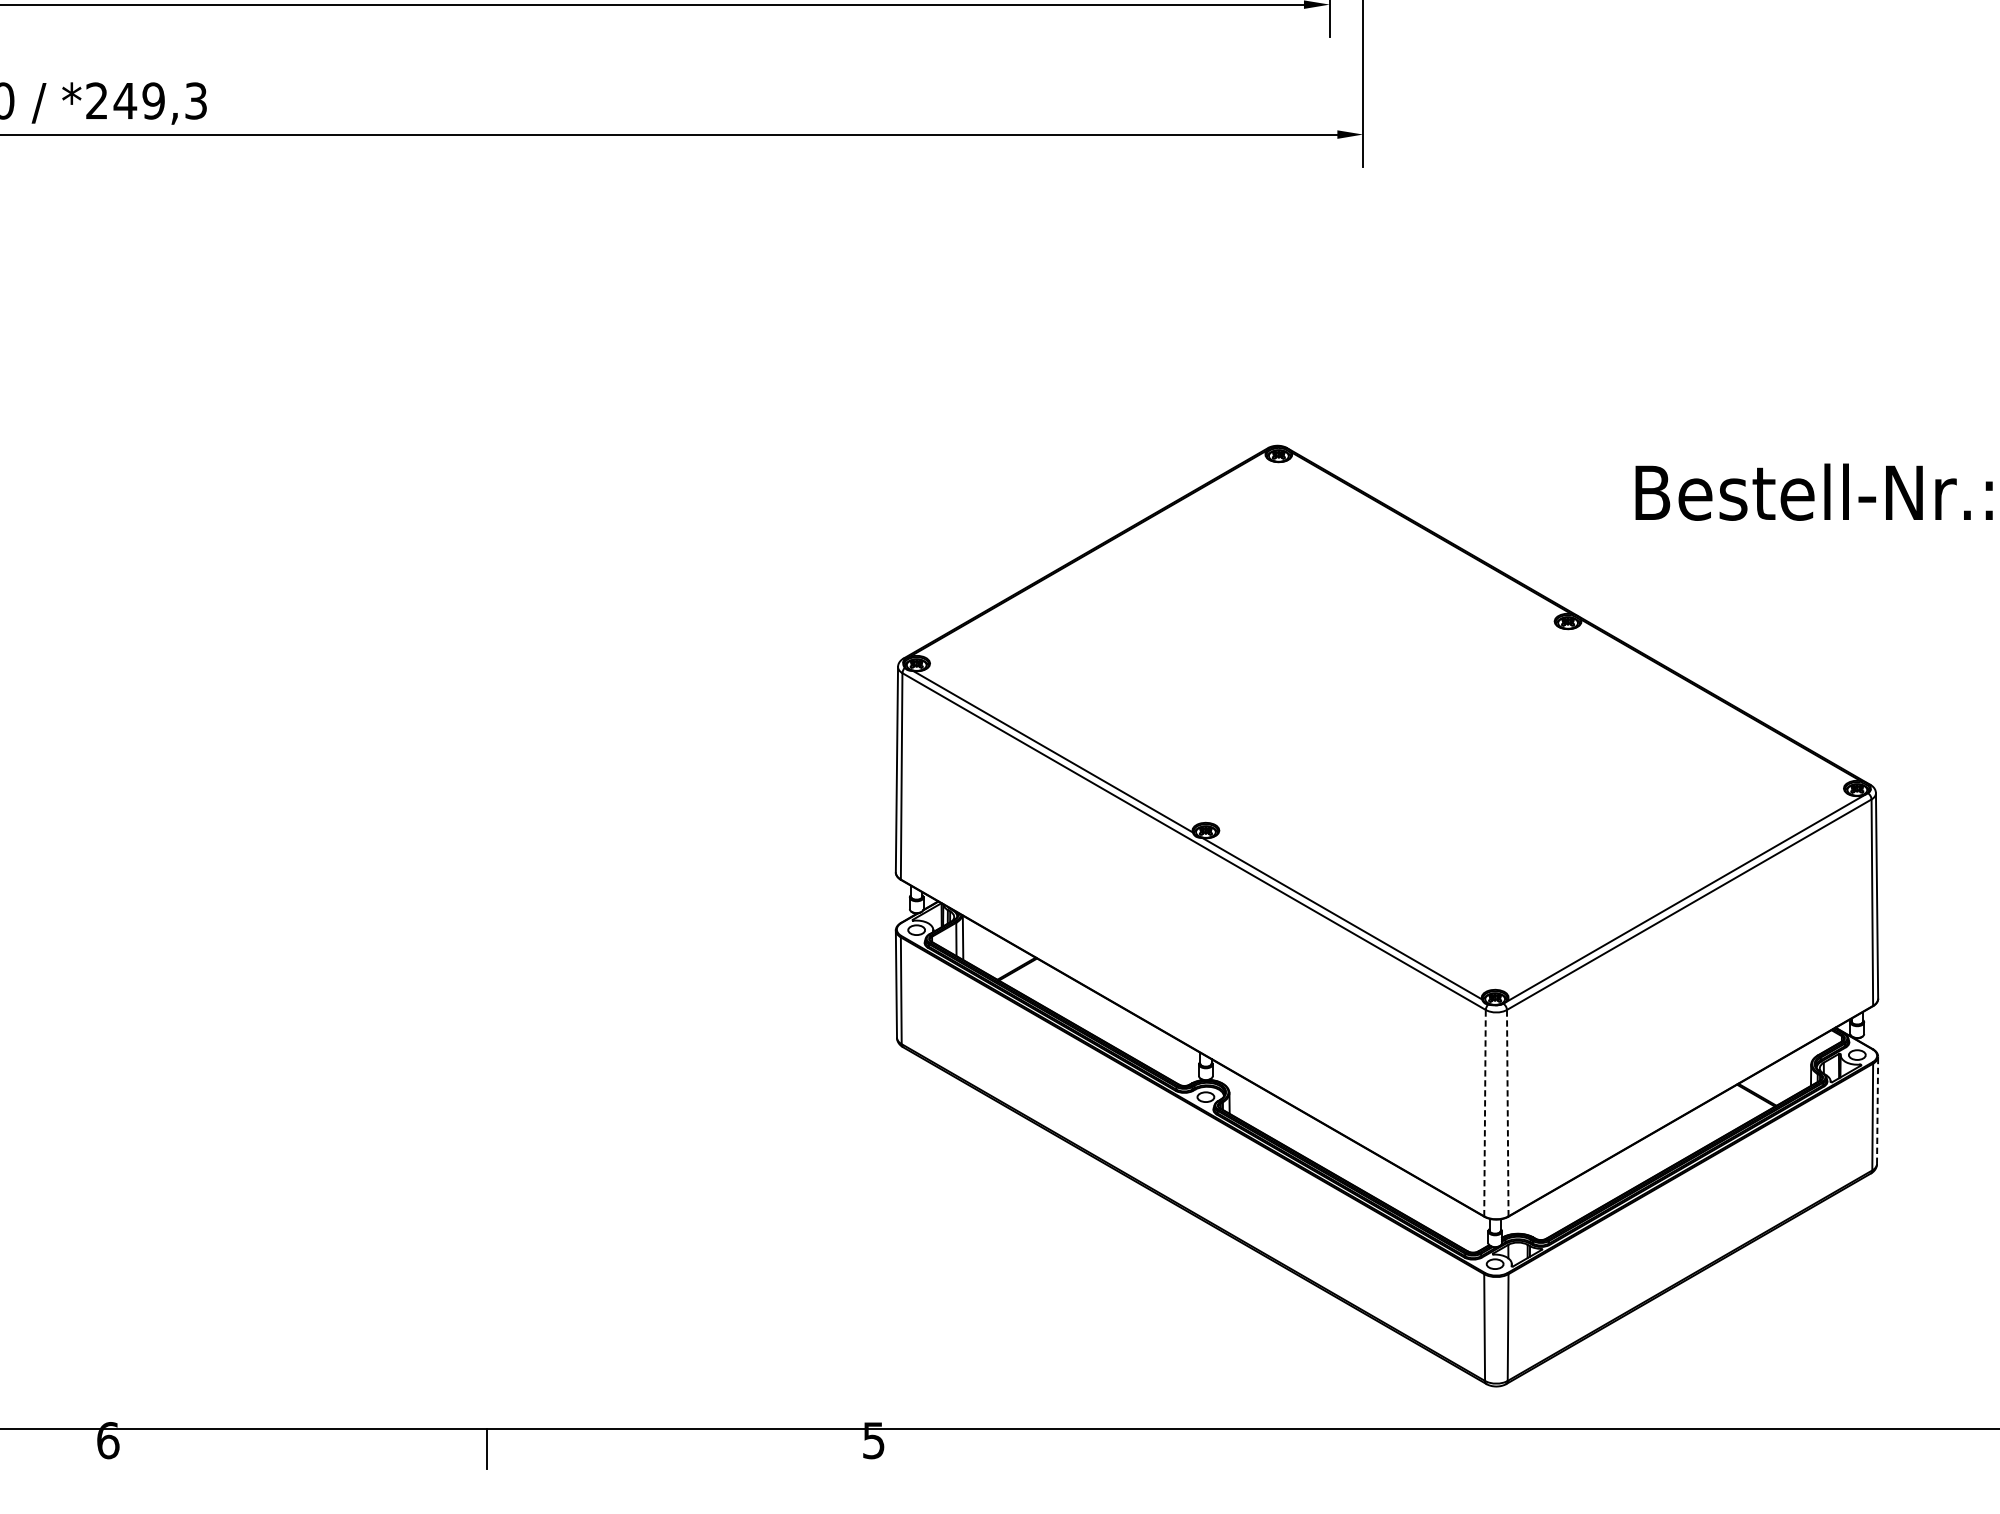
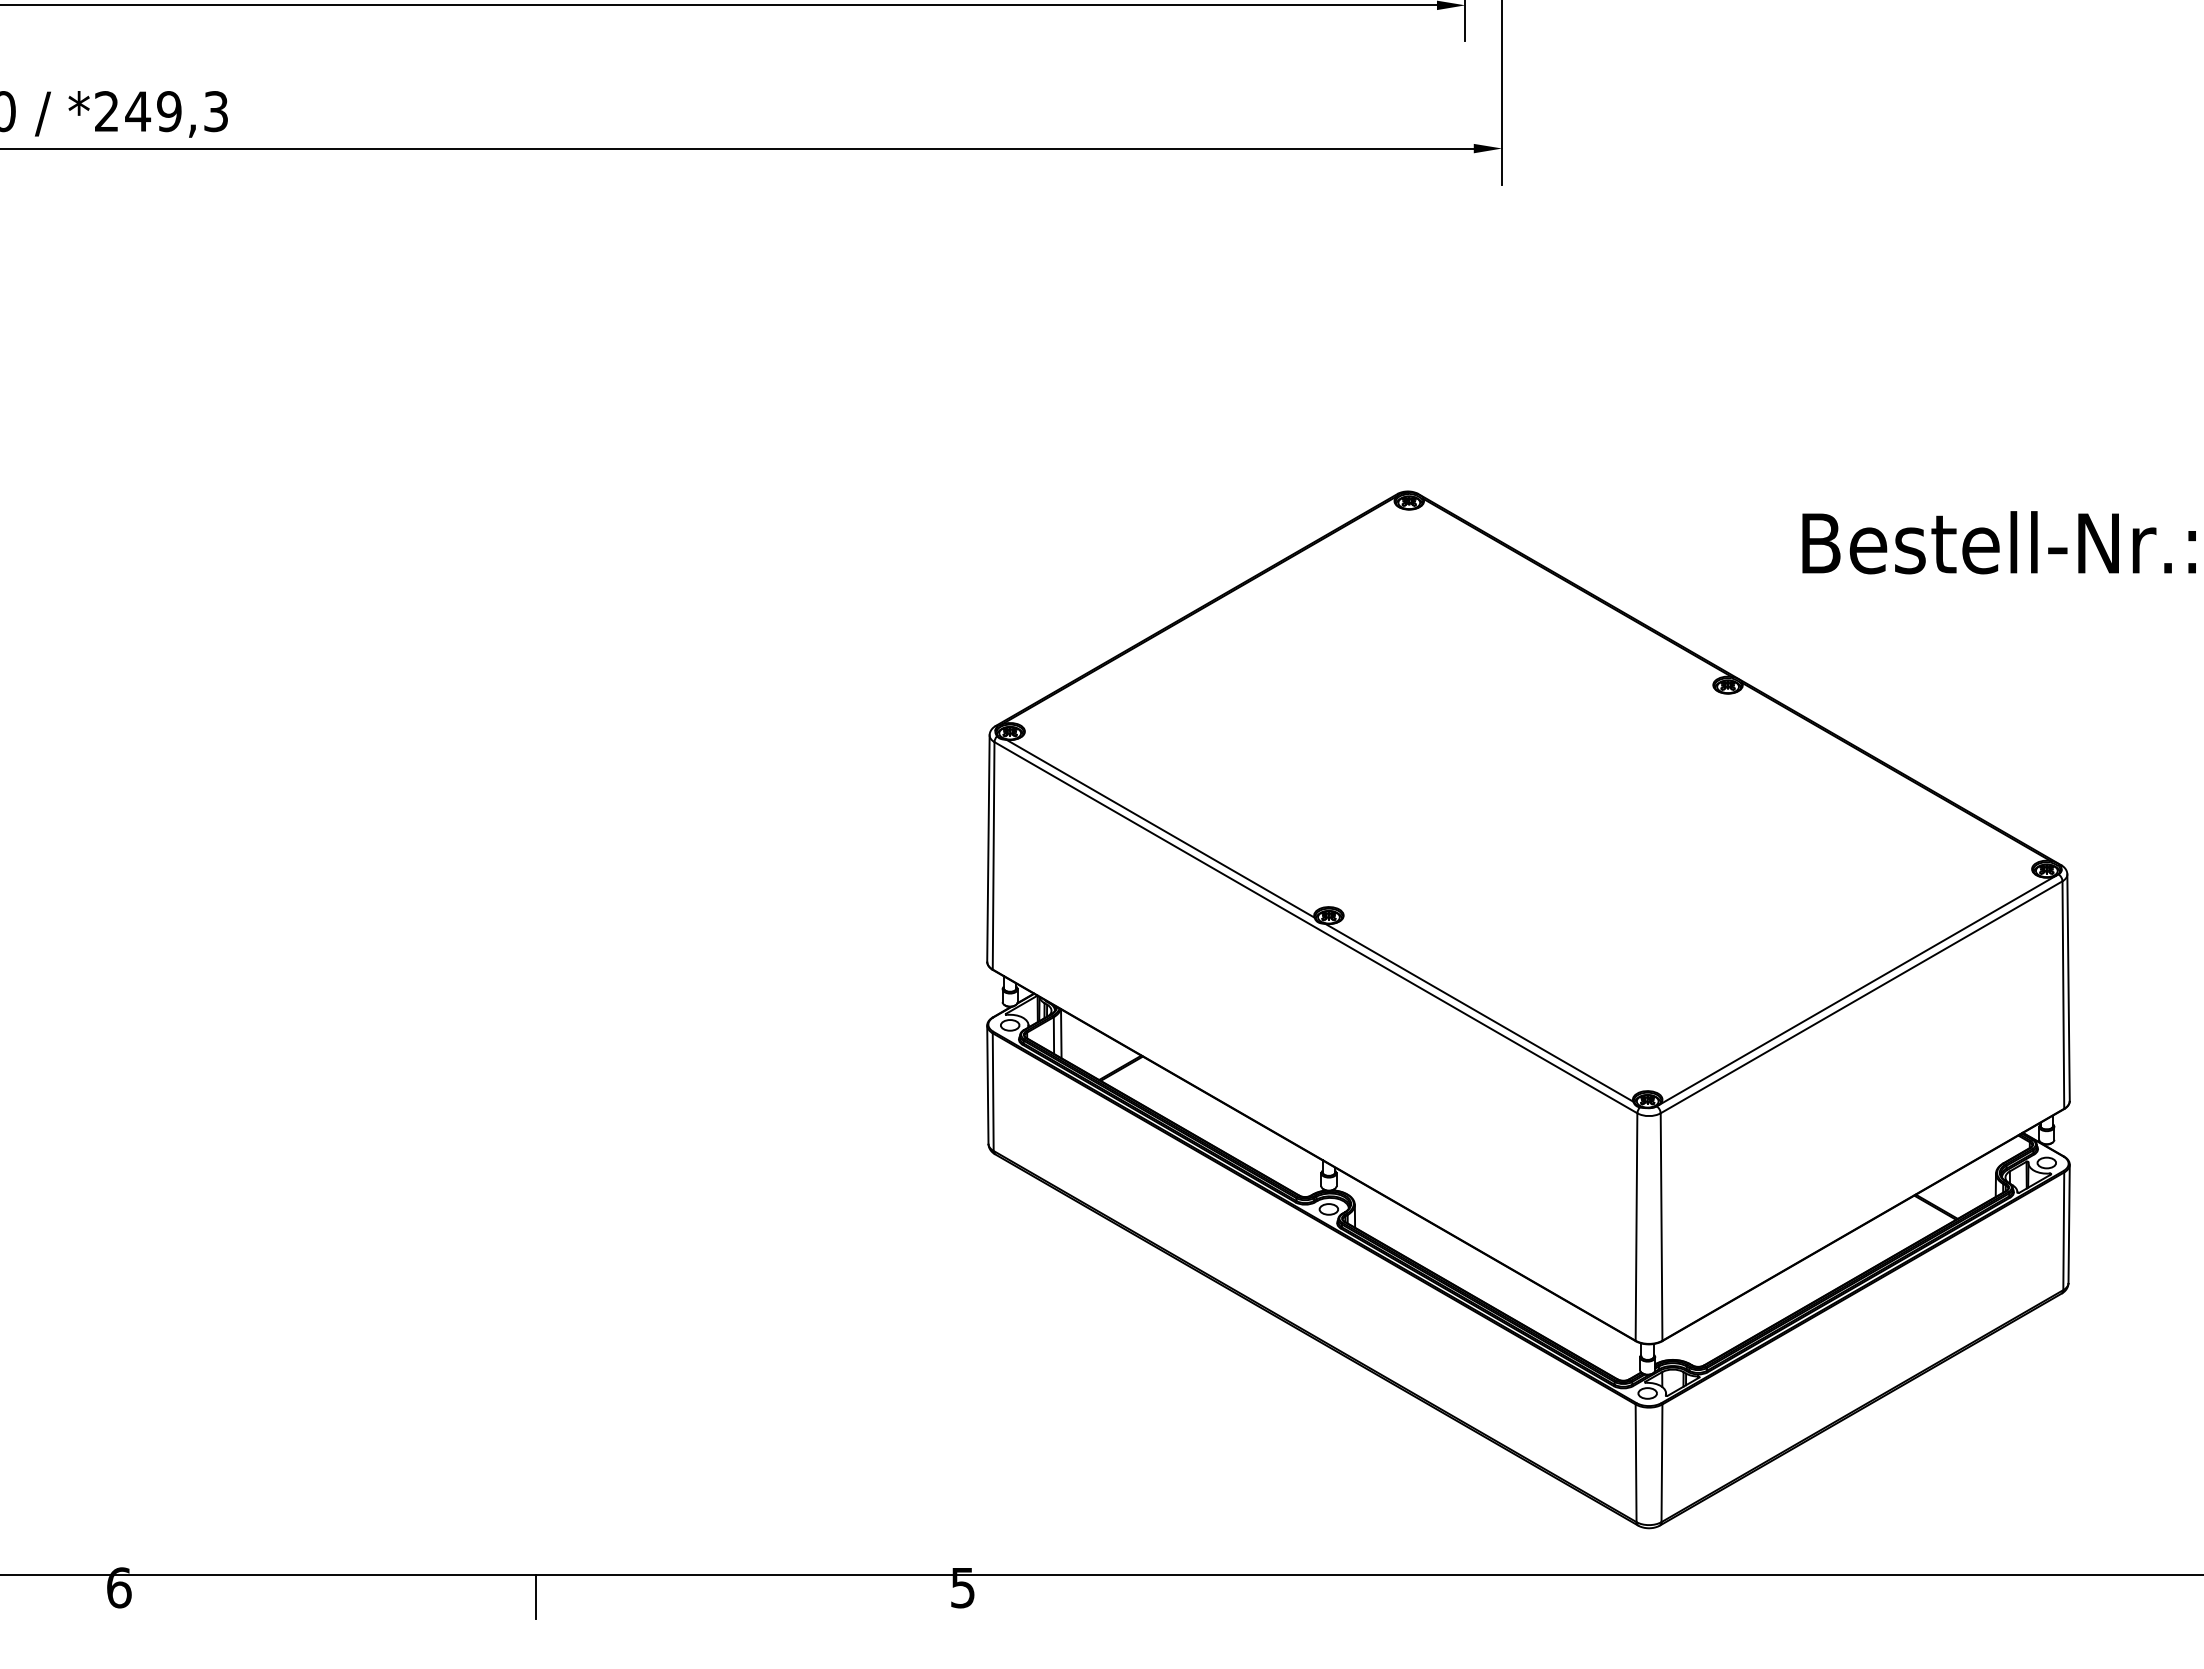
line: (1877, 1109) -> (2069, 1223), dashed -> solid
line: (1485, 1112) -> (1636, 1226), dashed -> solid
line: (1507, 1112) -> (1661, 1226), dashed -> solid

